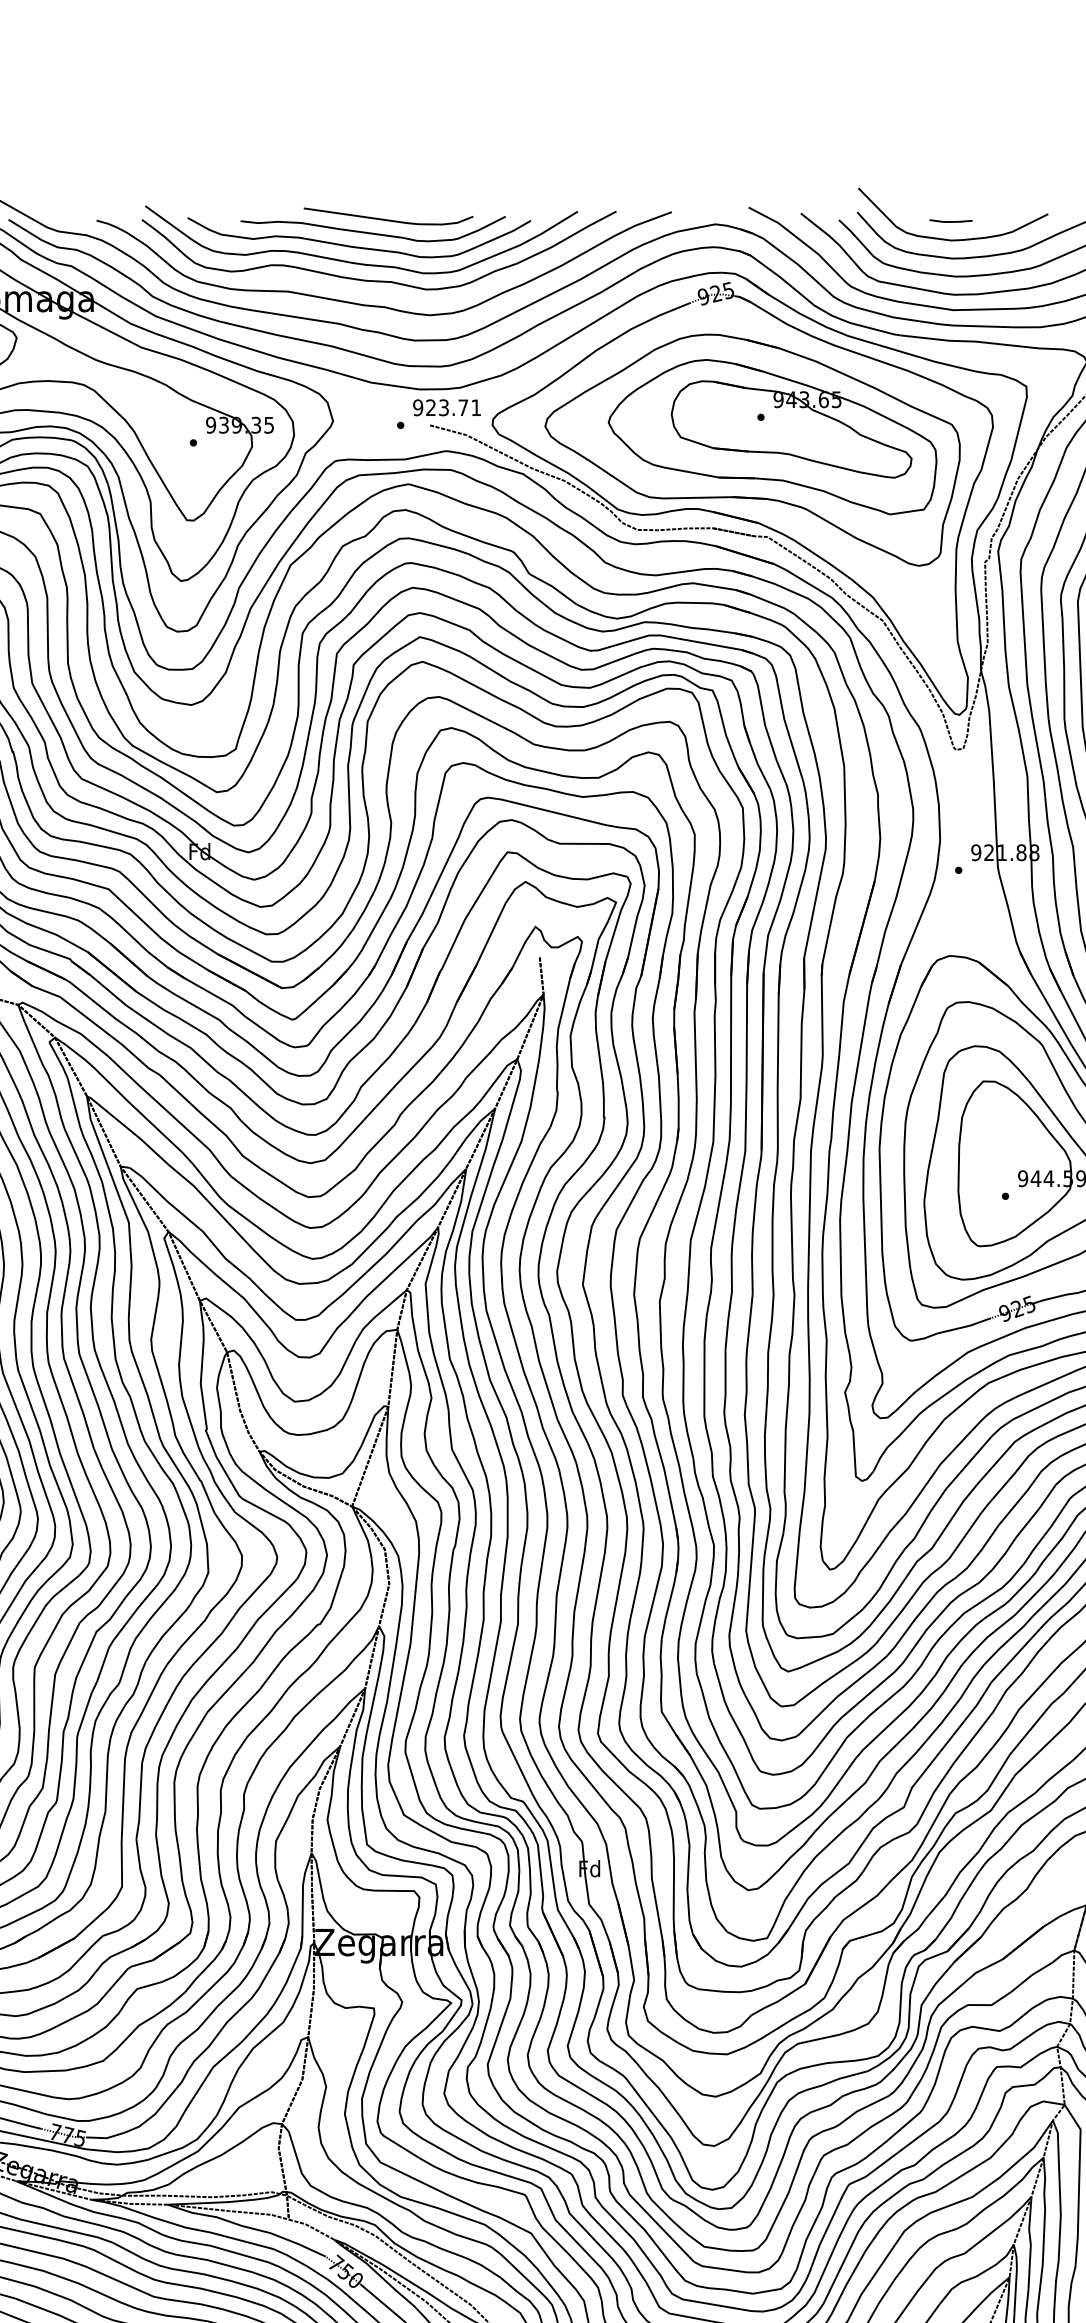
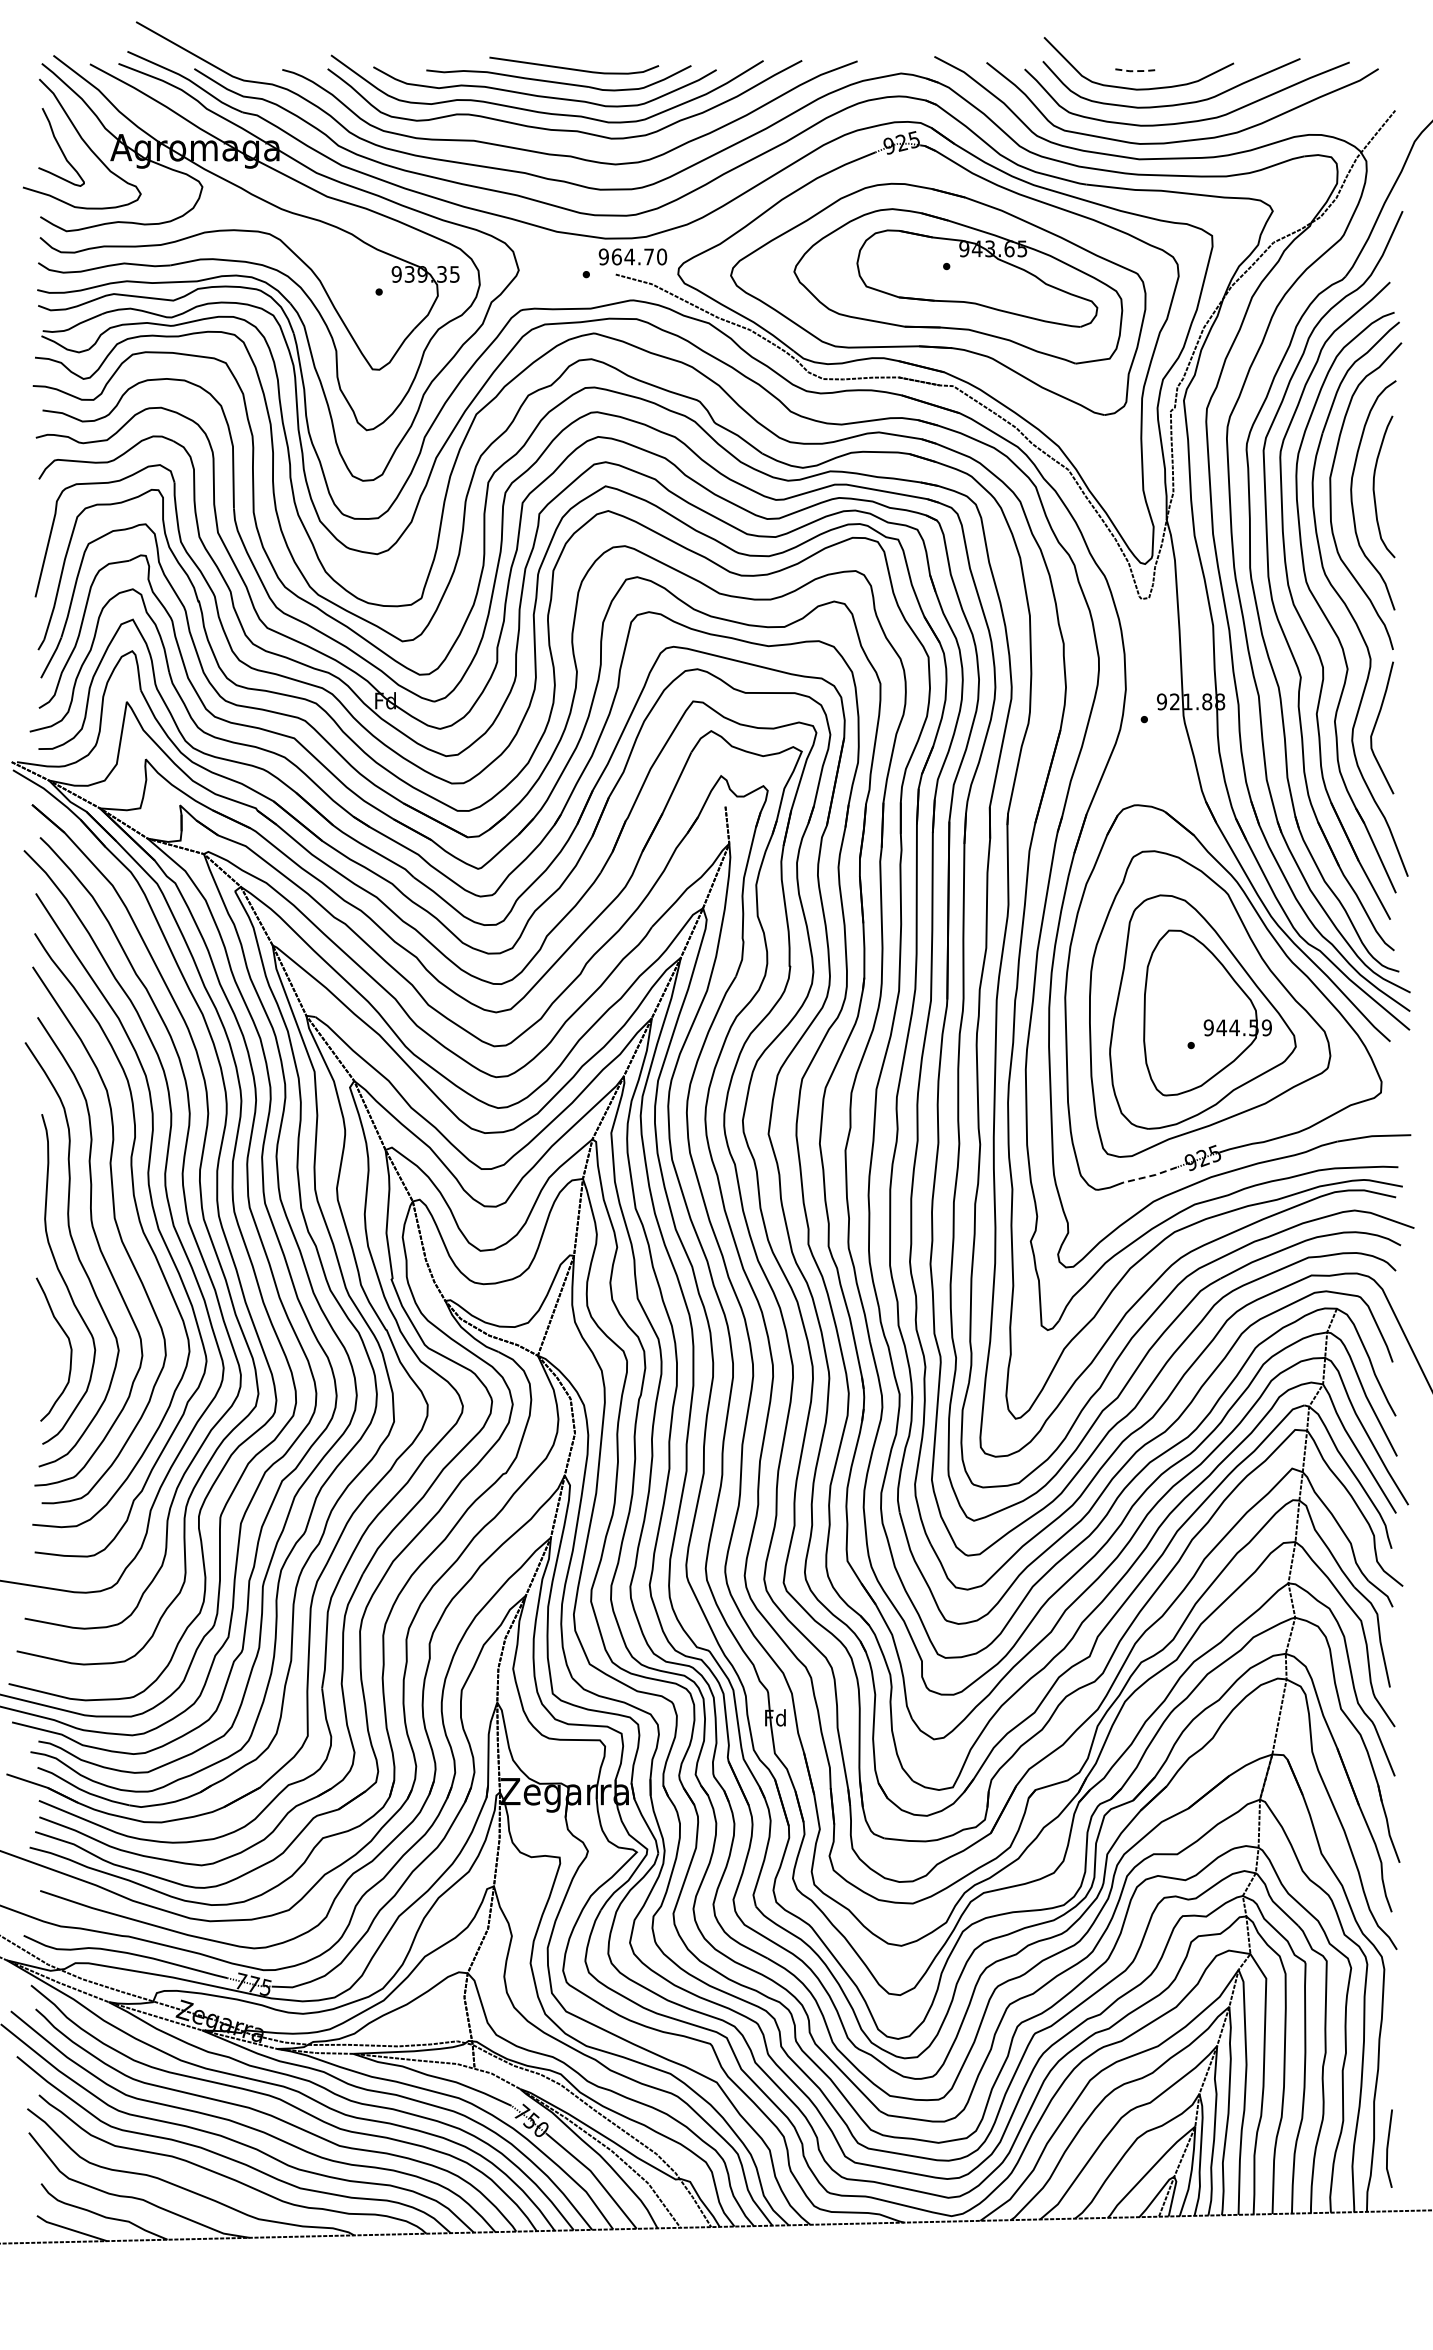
line: (950, 222) -> (1136, 71), solid -> dashed
text: (453, 407) -> (639, 256), 923.71 -> 964.70
line: (964, 1327) -> (1150, 1176), solid -> dashed

